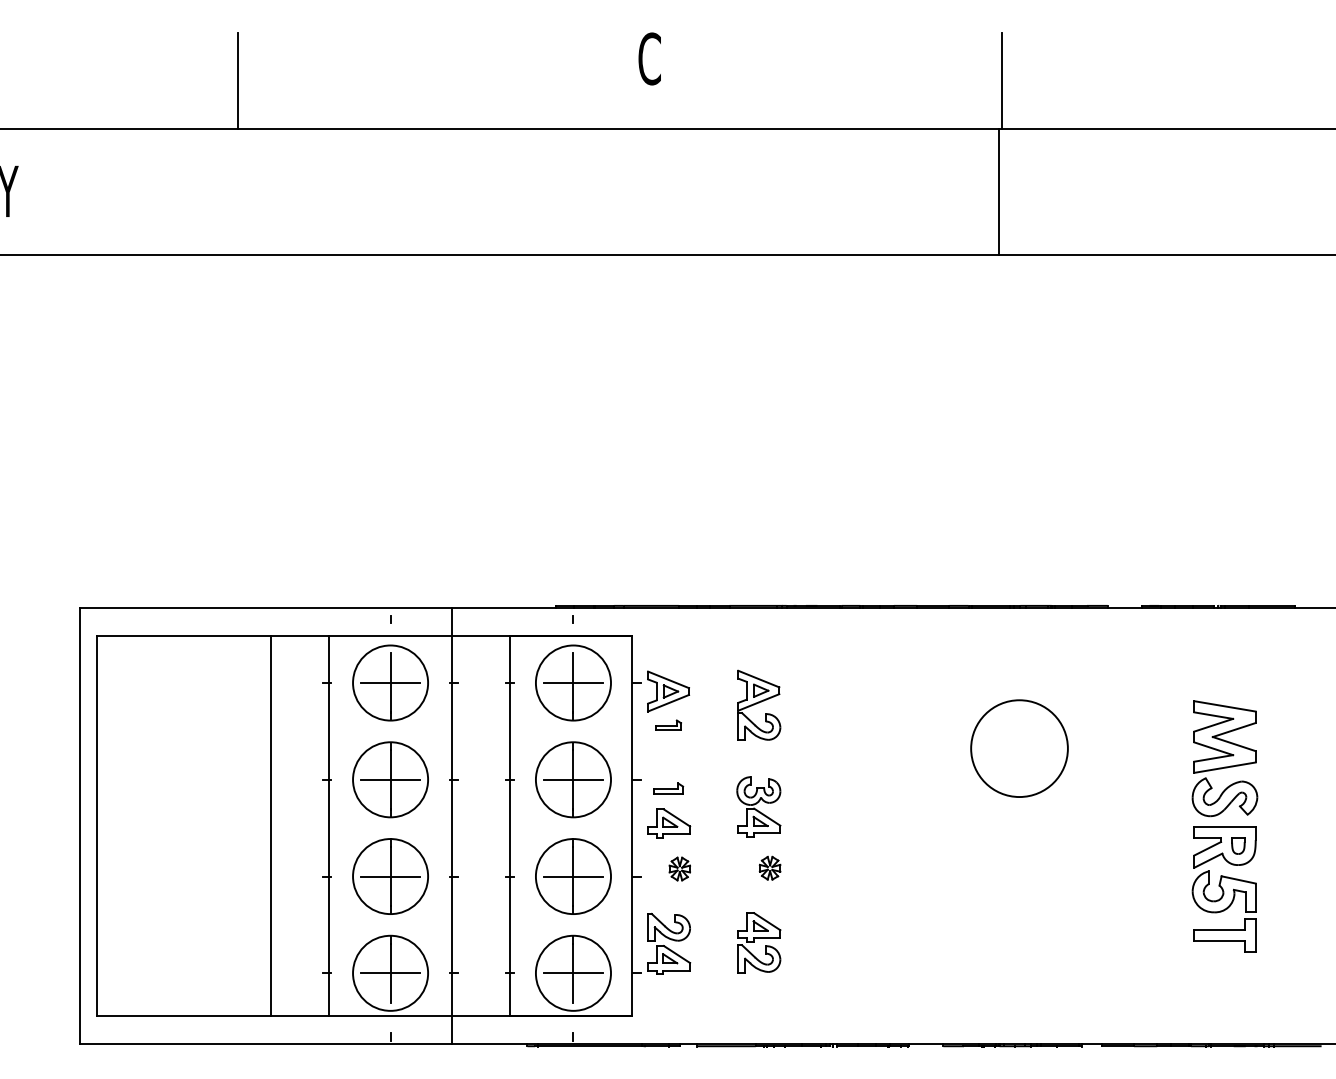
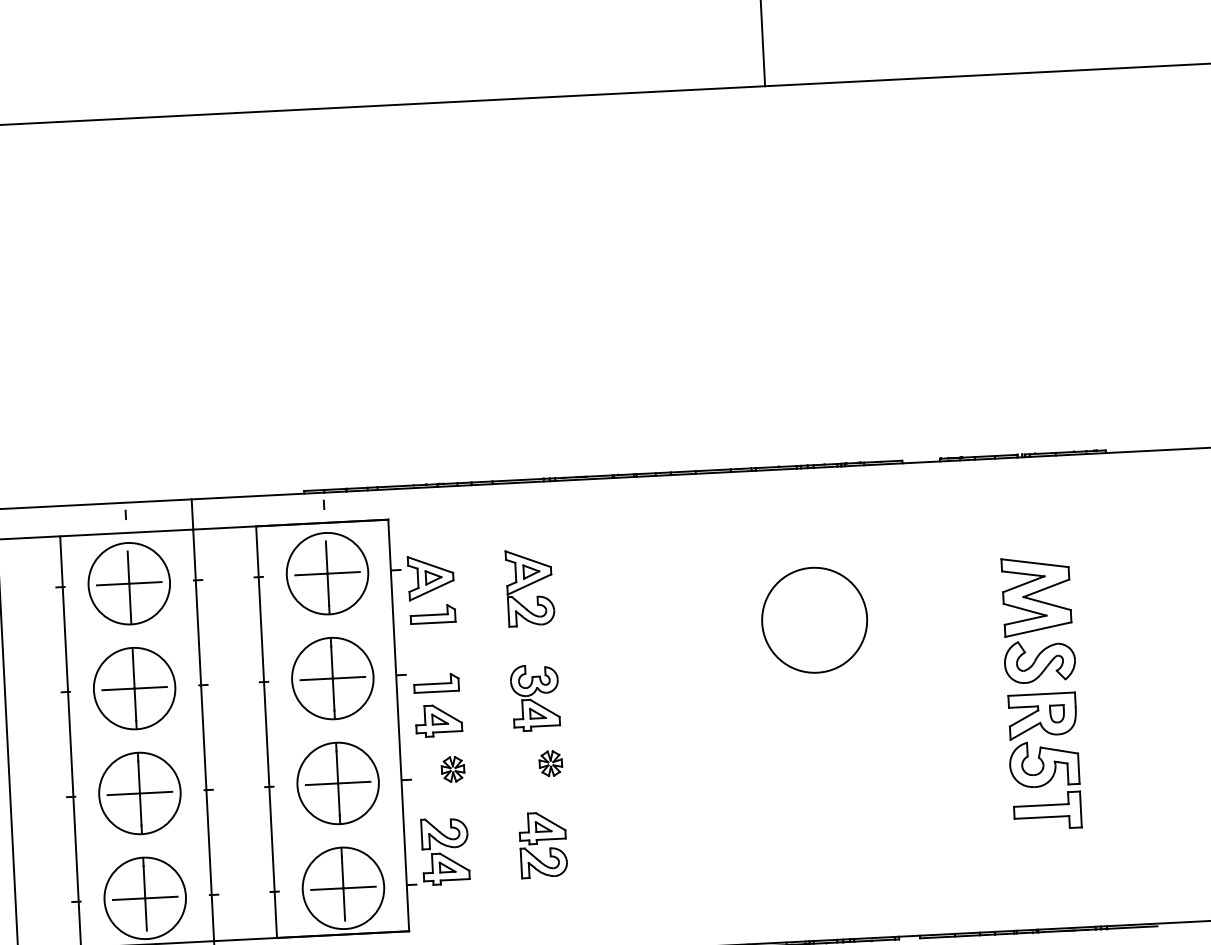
part: (668, 724) -> (432, 613), size x1.67
part: (668, 788) -> (436, 682), size x1.43

